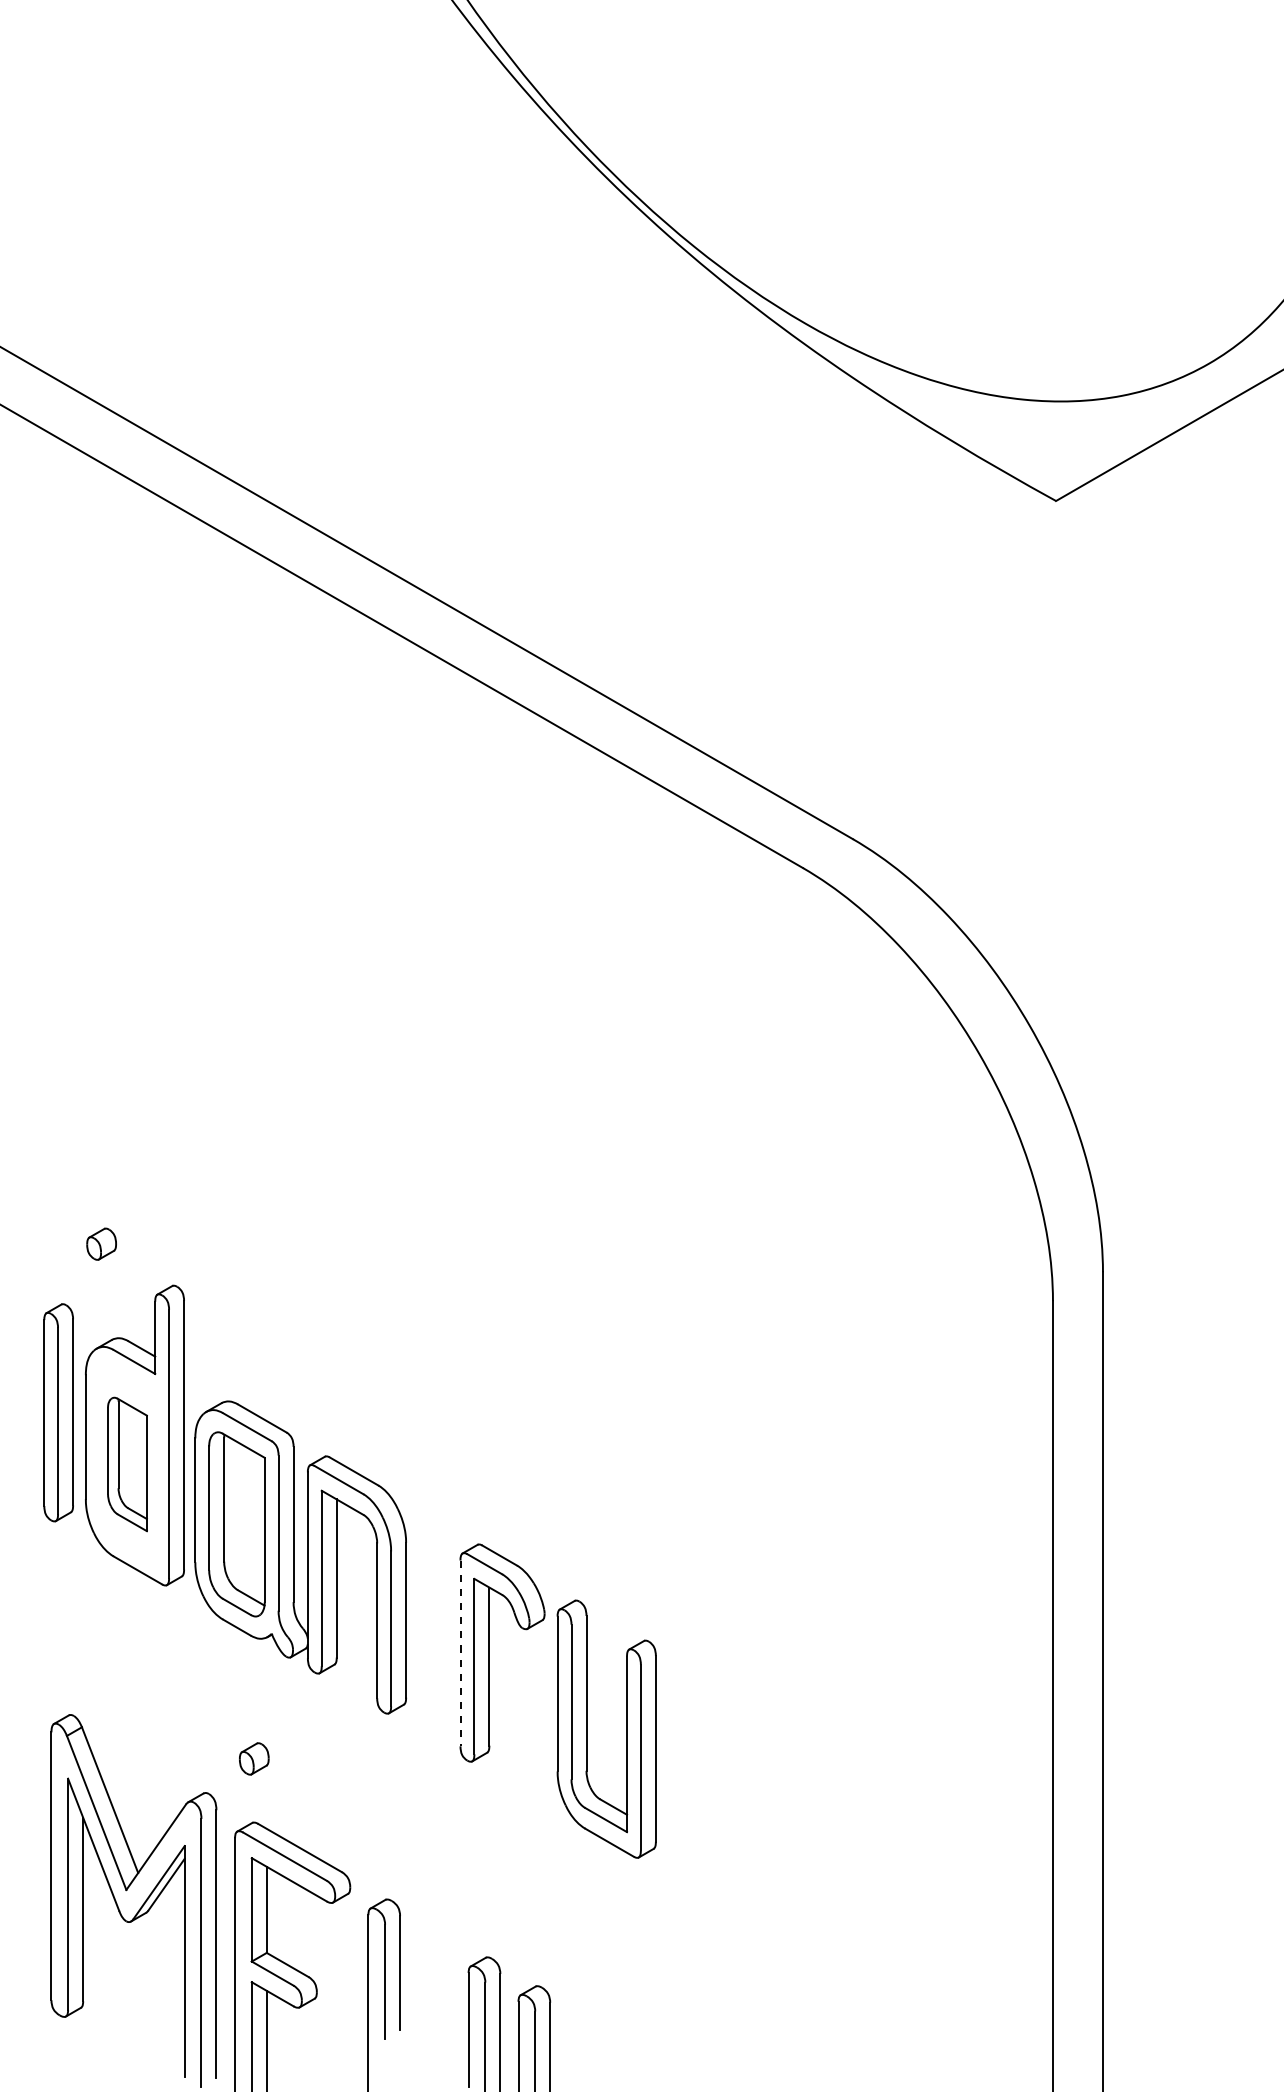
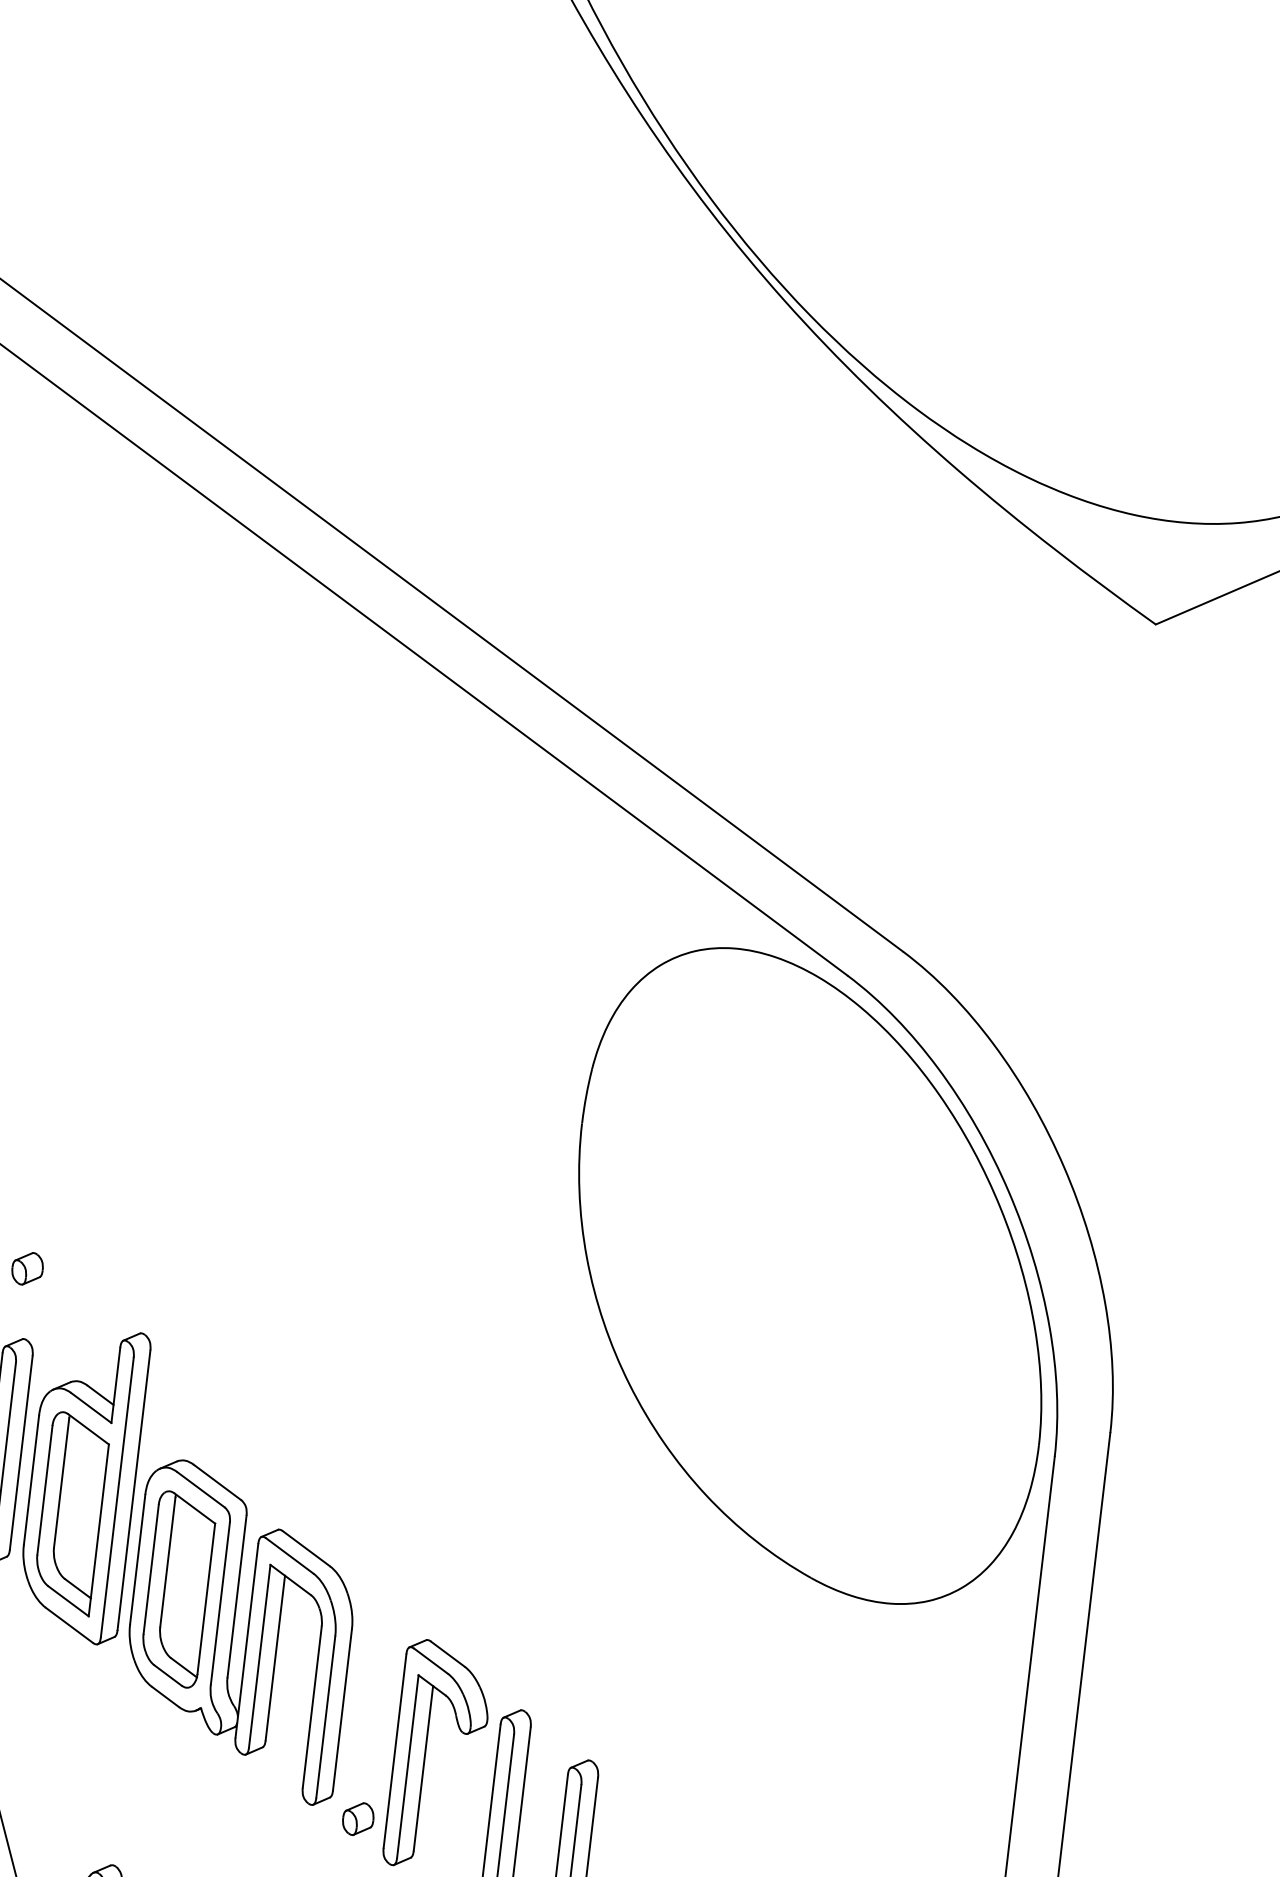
part: (802, 1156) -> (811, 1275), added
part: (101, 1243) -> (27, 1268), moved
part: (127, 1464) -> (71, 1513), size x1.43
line: (460, 1653) -> (394, 1751), dashed -> solid
part: (254, 1758) -> (358, 1818), moved

